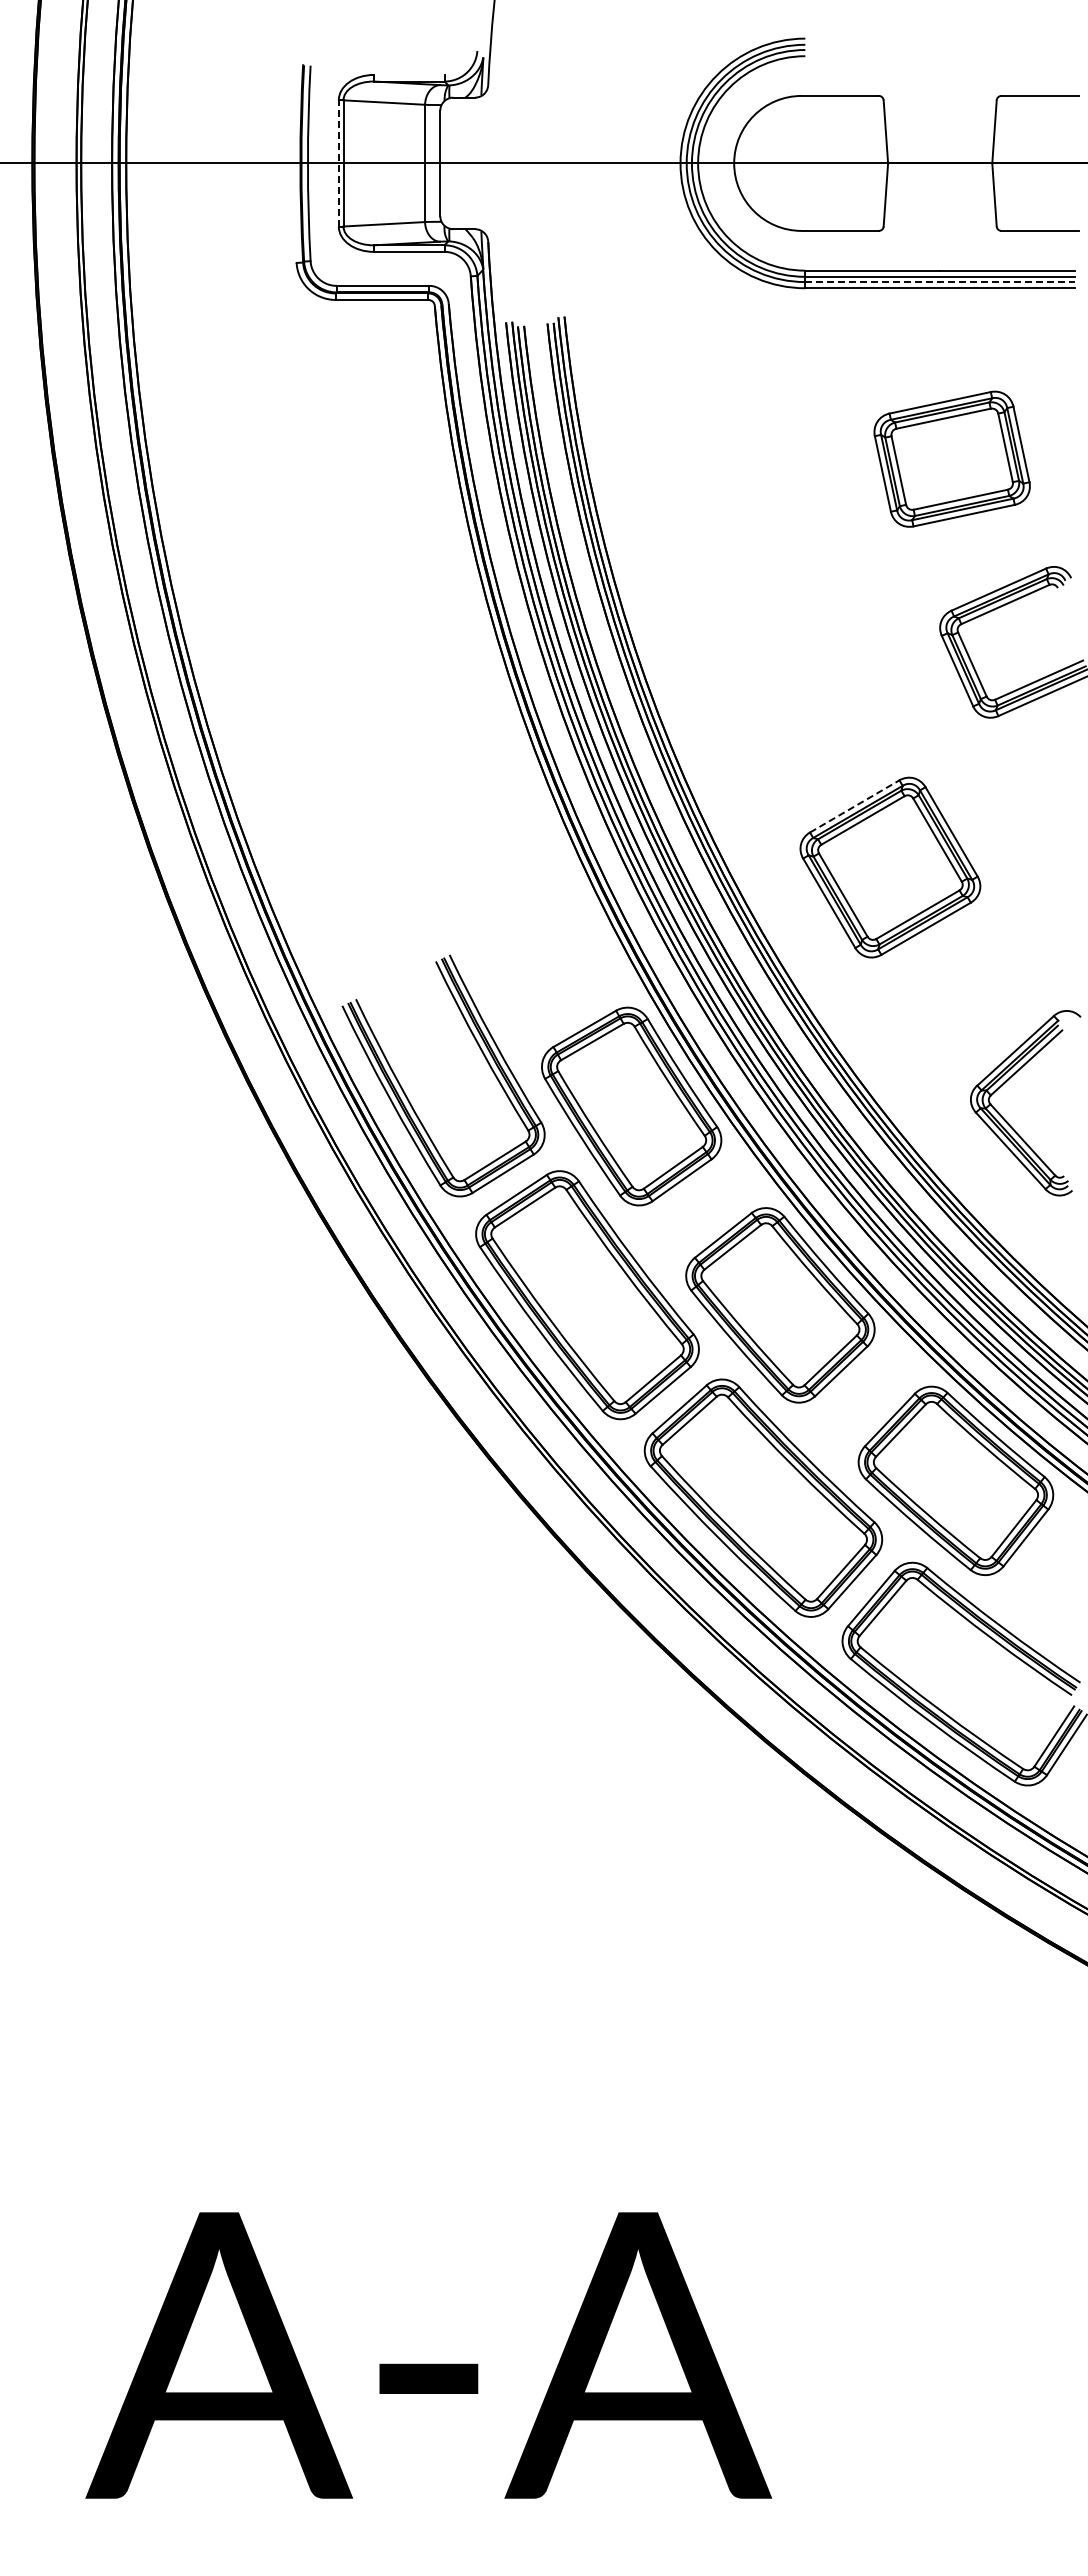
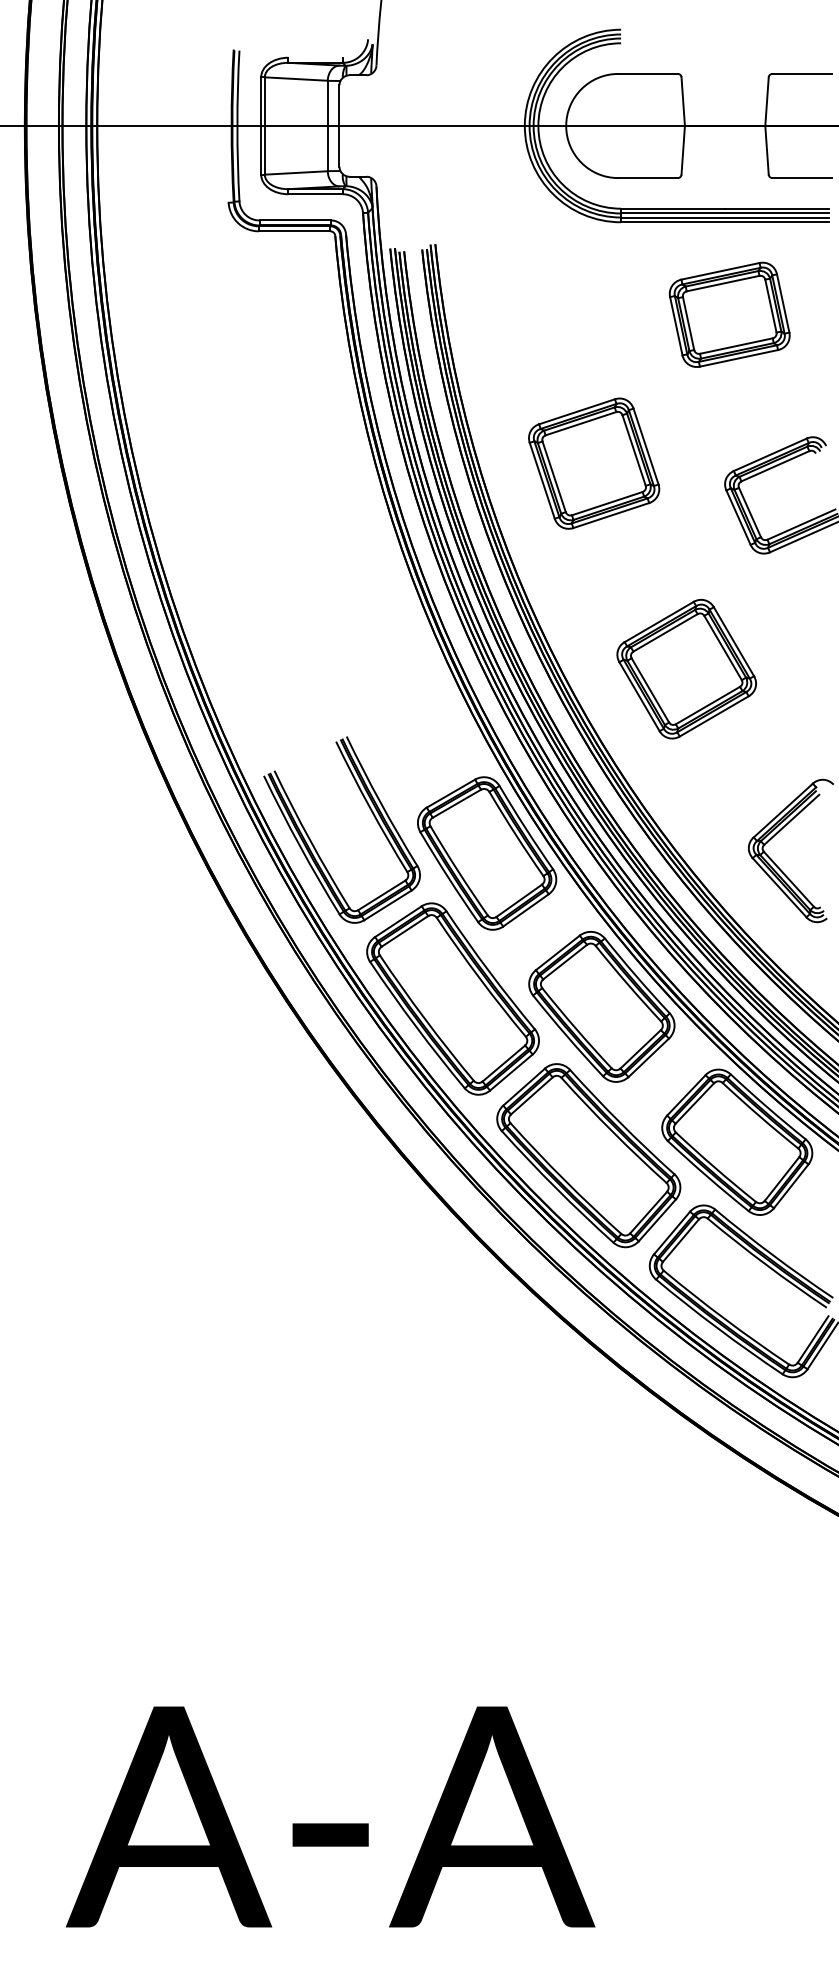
line: (338, 162) -> (260, 125), dashed -> solid
line: (940, 282) -> (725, 217), dashed -> solid
part: (951, 458) -> (729, 314), moved
part: (770, 600) -> (594, 463), added
line: (854, 806) -> (659, 622), dashed -> solid

